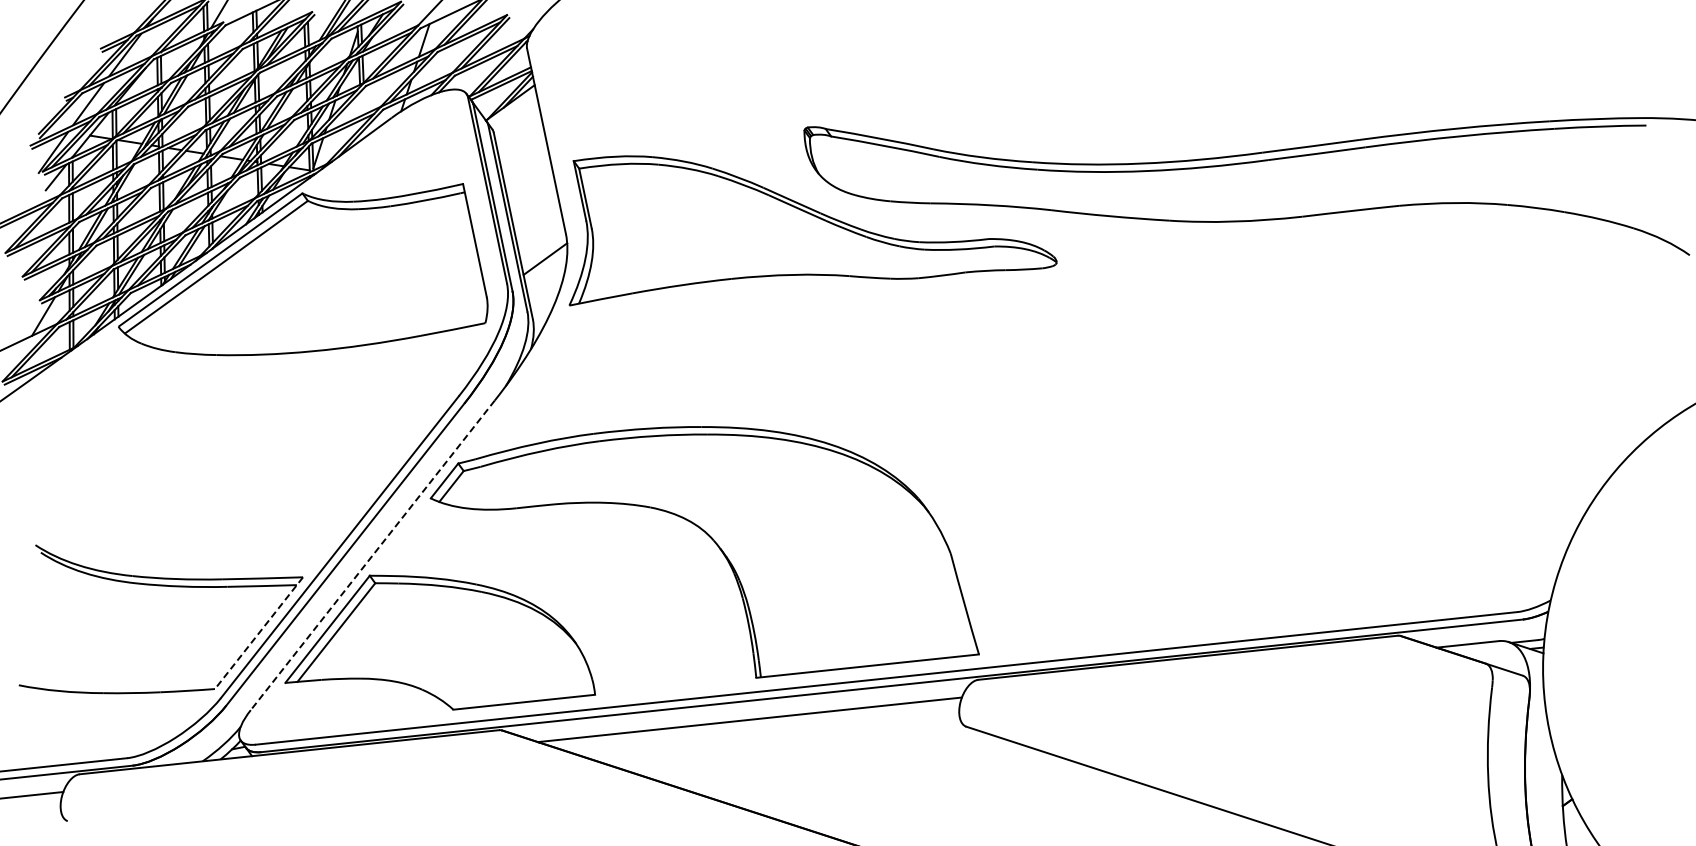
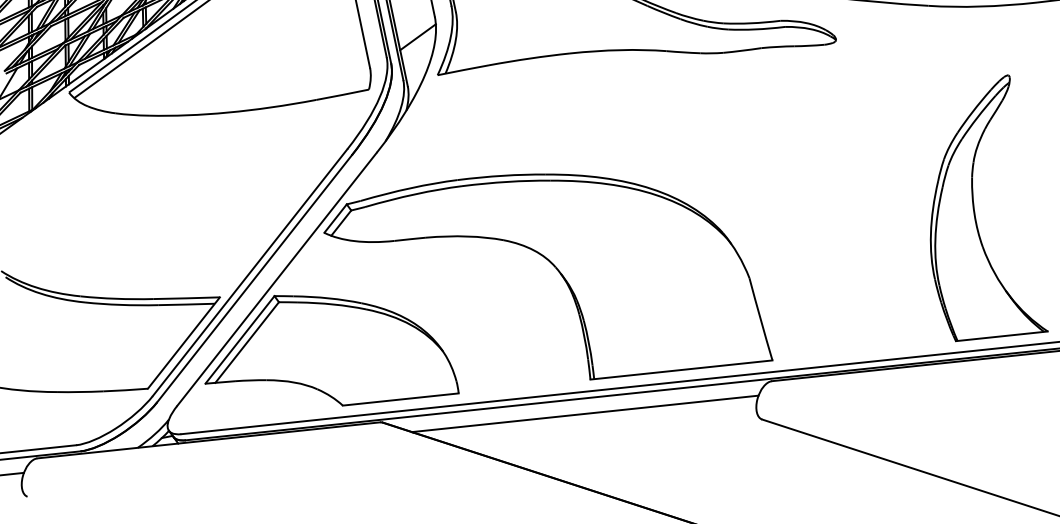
part: (1226, 468) -> (974, 208), added
line: (372, 555) -> (276, 279), dashed -> solid
line: (258, 633) -> (183, 343), dashed -> solid

